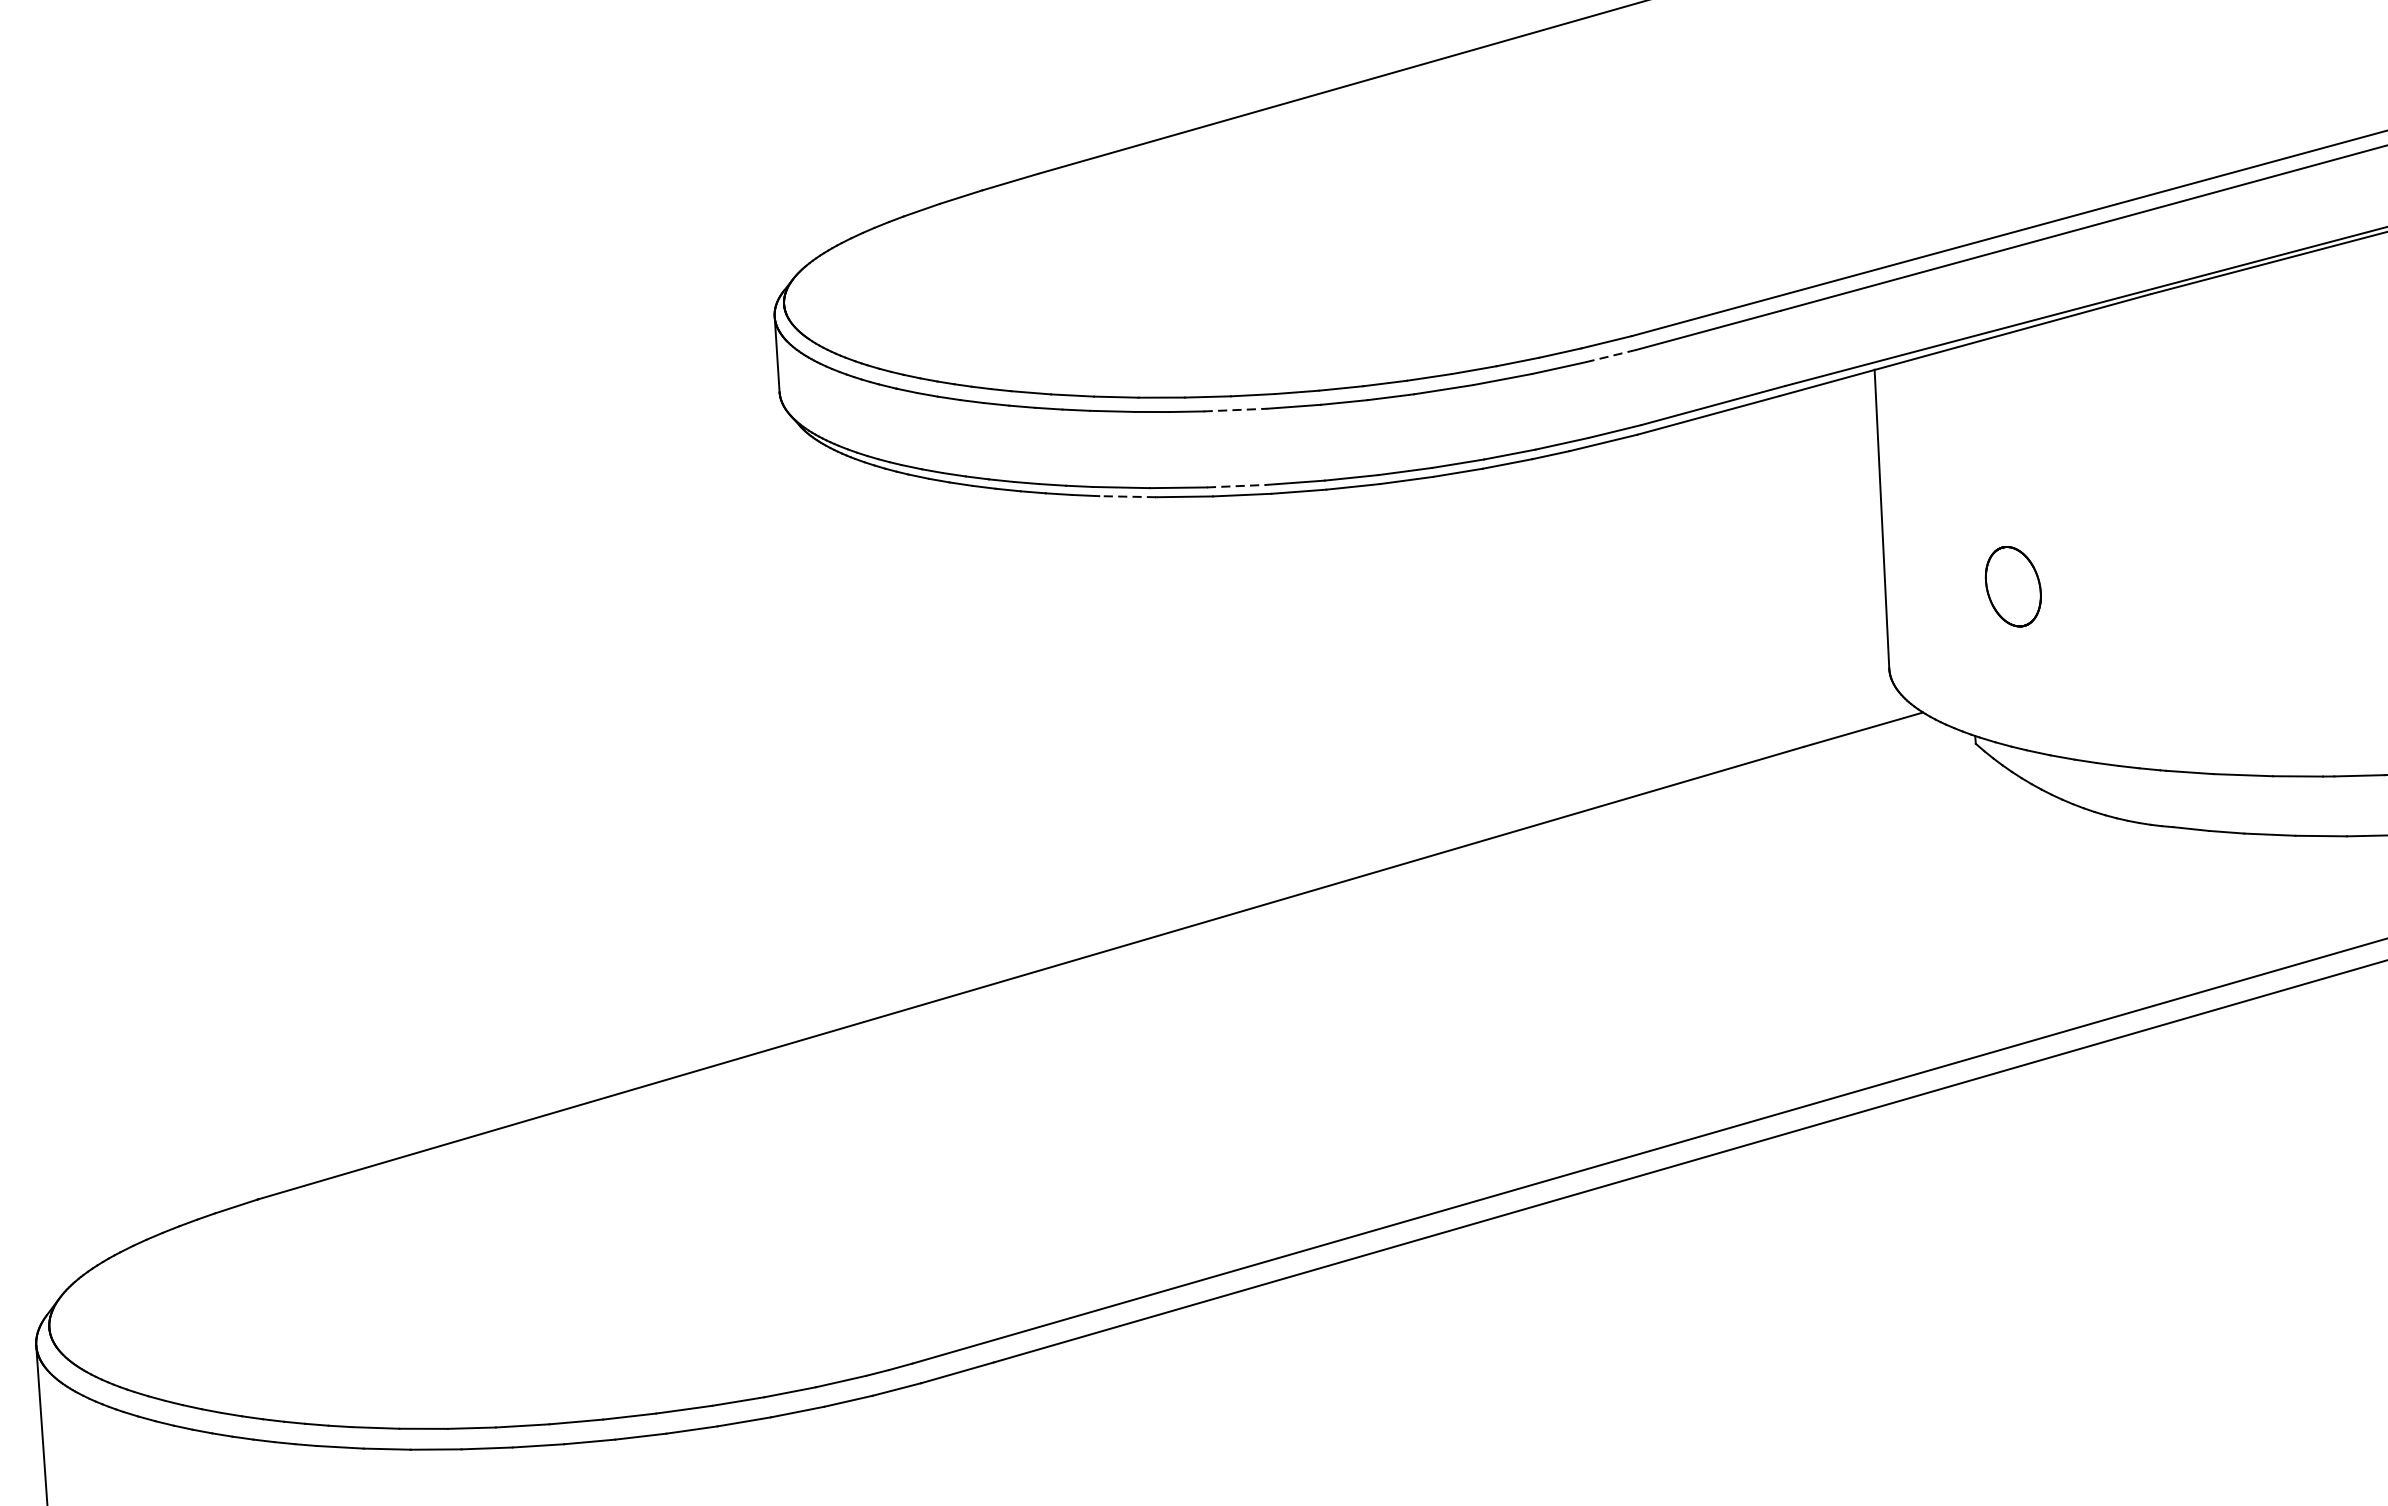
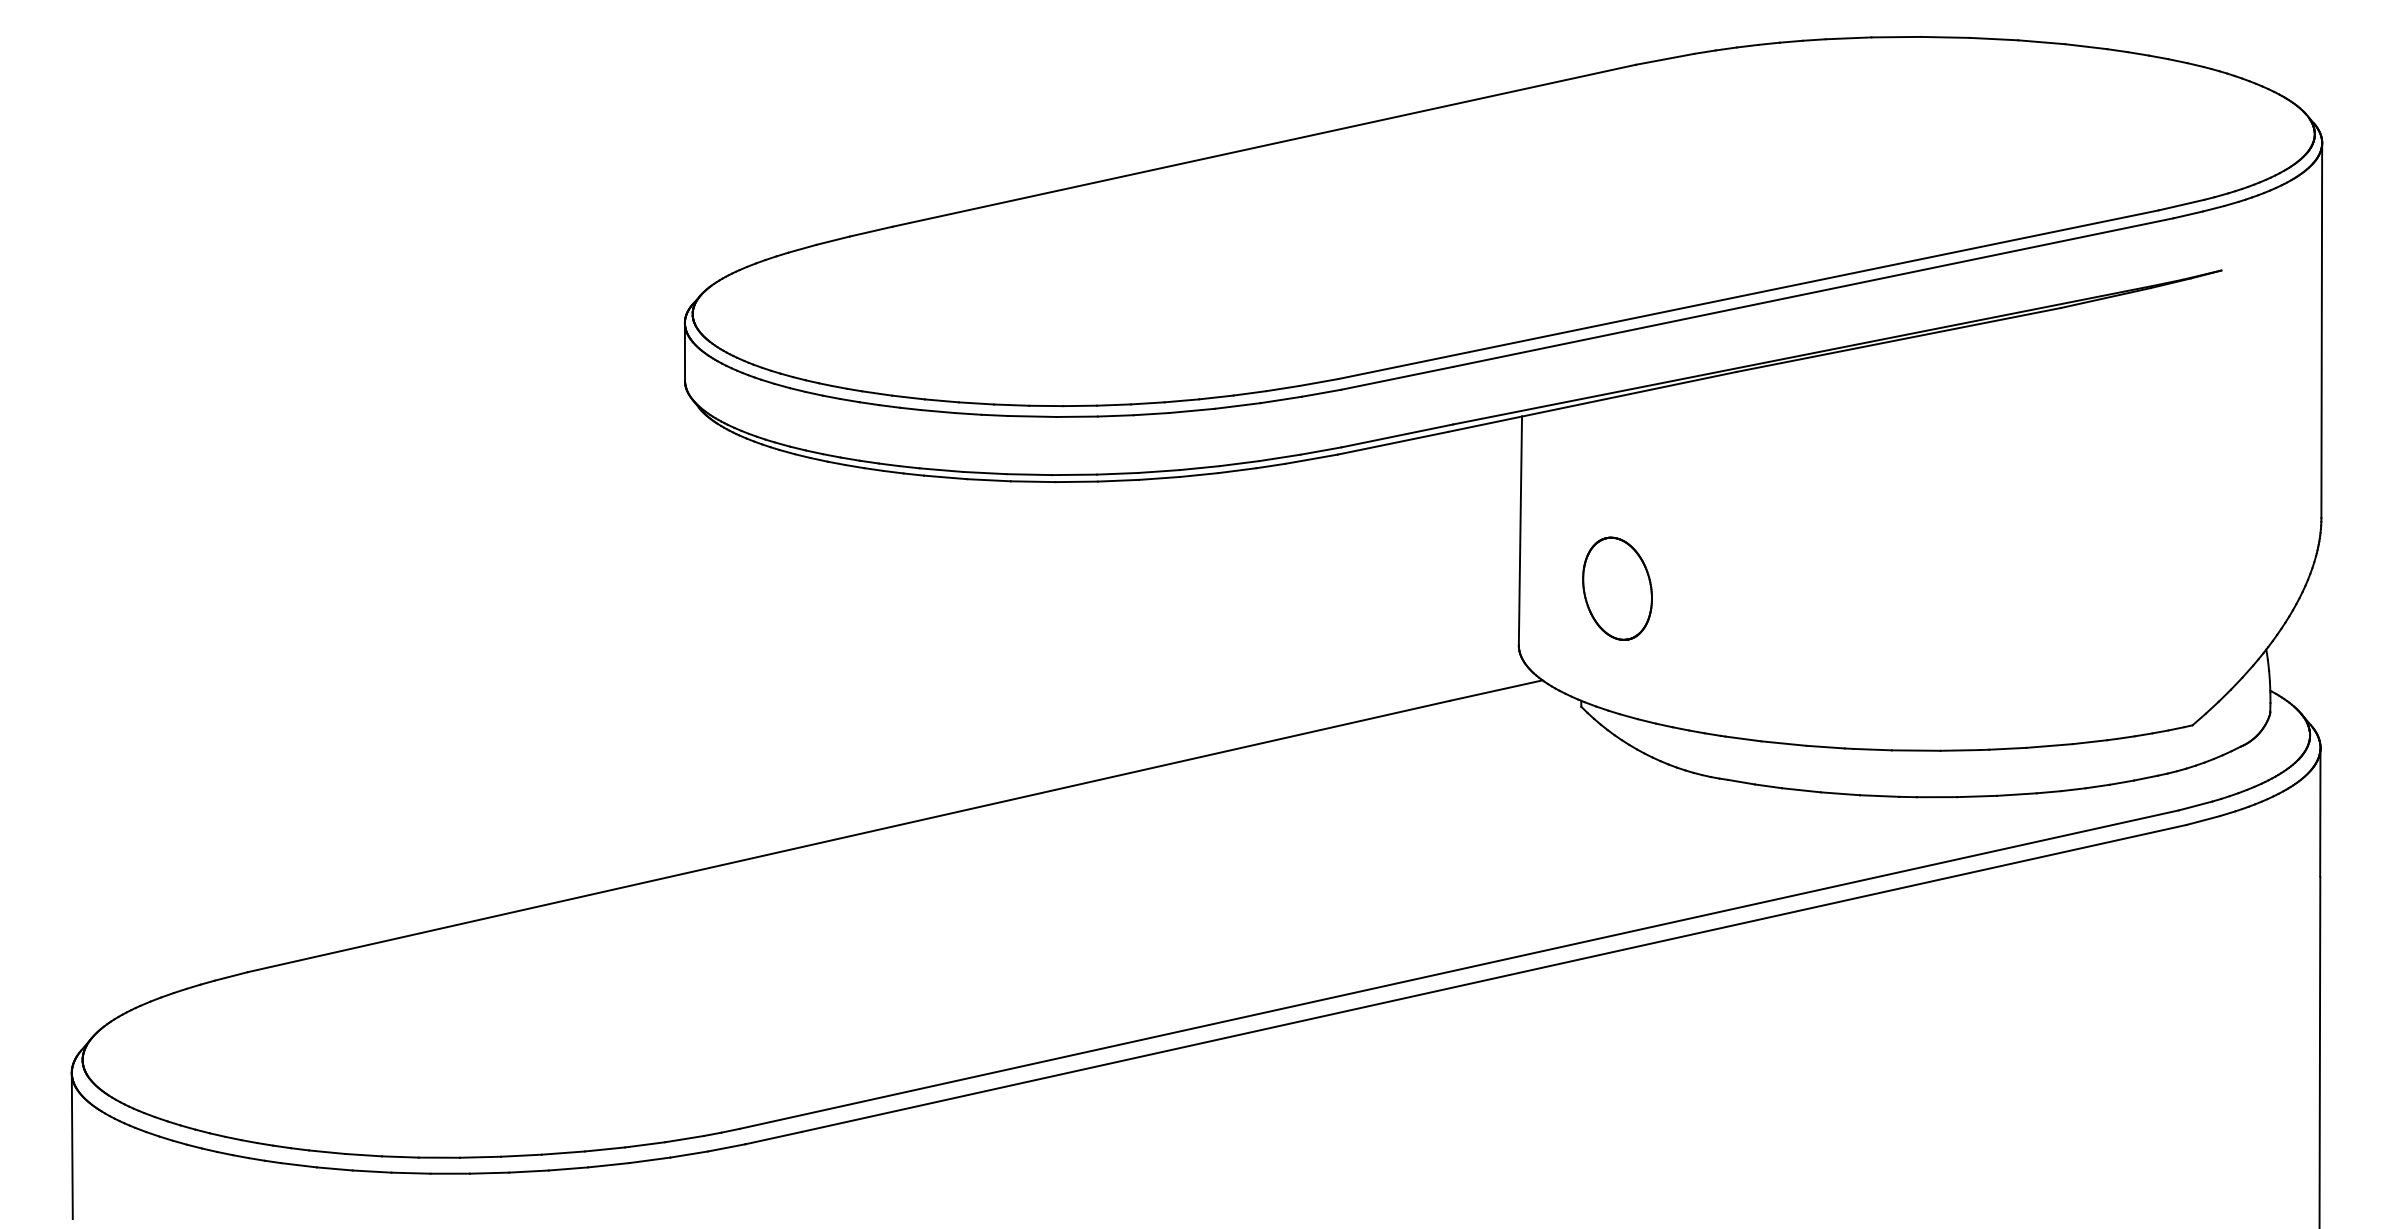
line: (1611, 356) -> (1321, 393), dashed -> solid
line: (1235, 410) -> (1032, 416), dashed -> solid
line: (1236, 486) -> (1029, 474), dashed -> solid
line: (1127, 496) -> (945, 477), dashed -> solid
part: (2013, 586) -> (1617, 588), size x1.67

